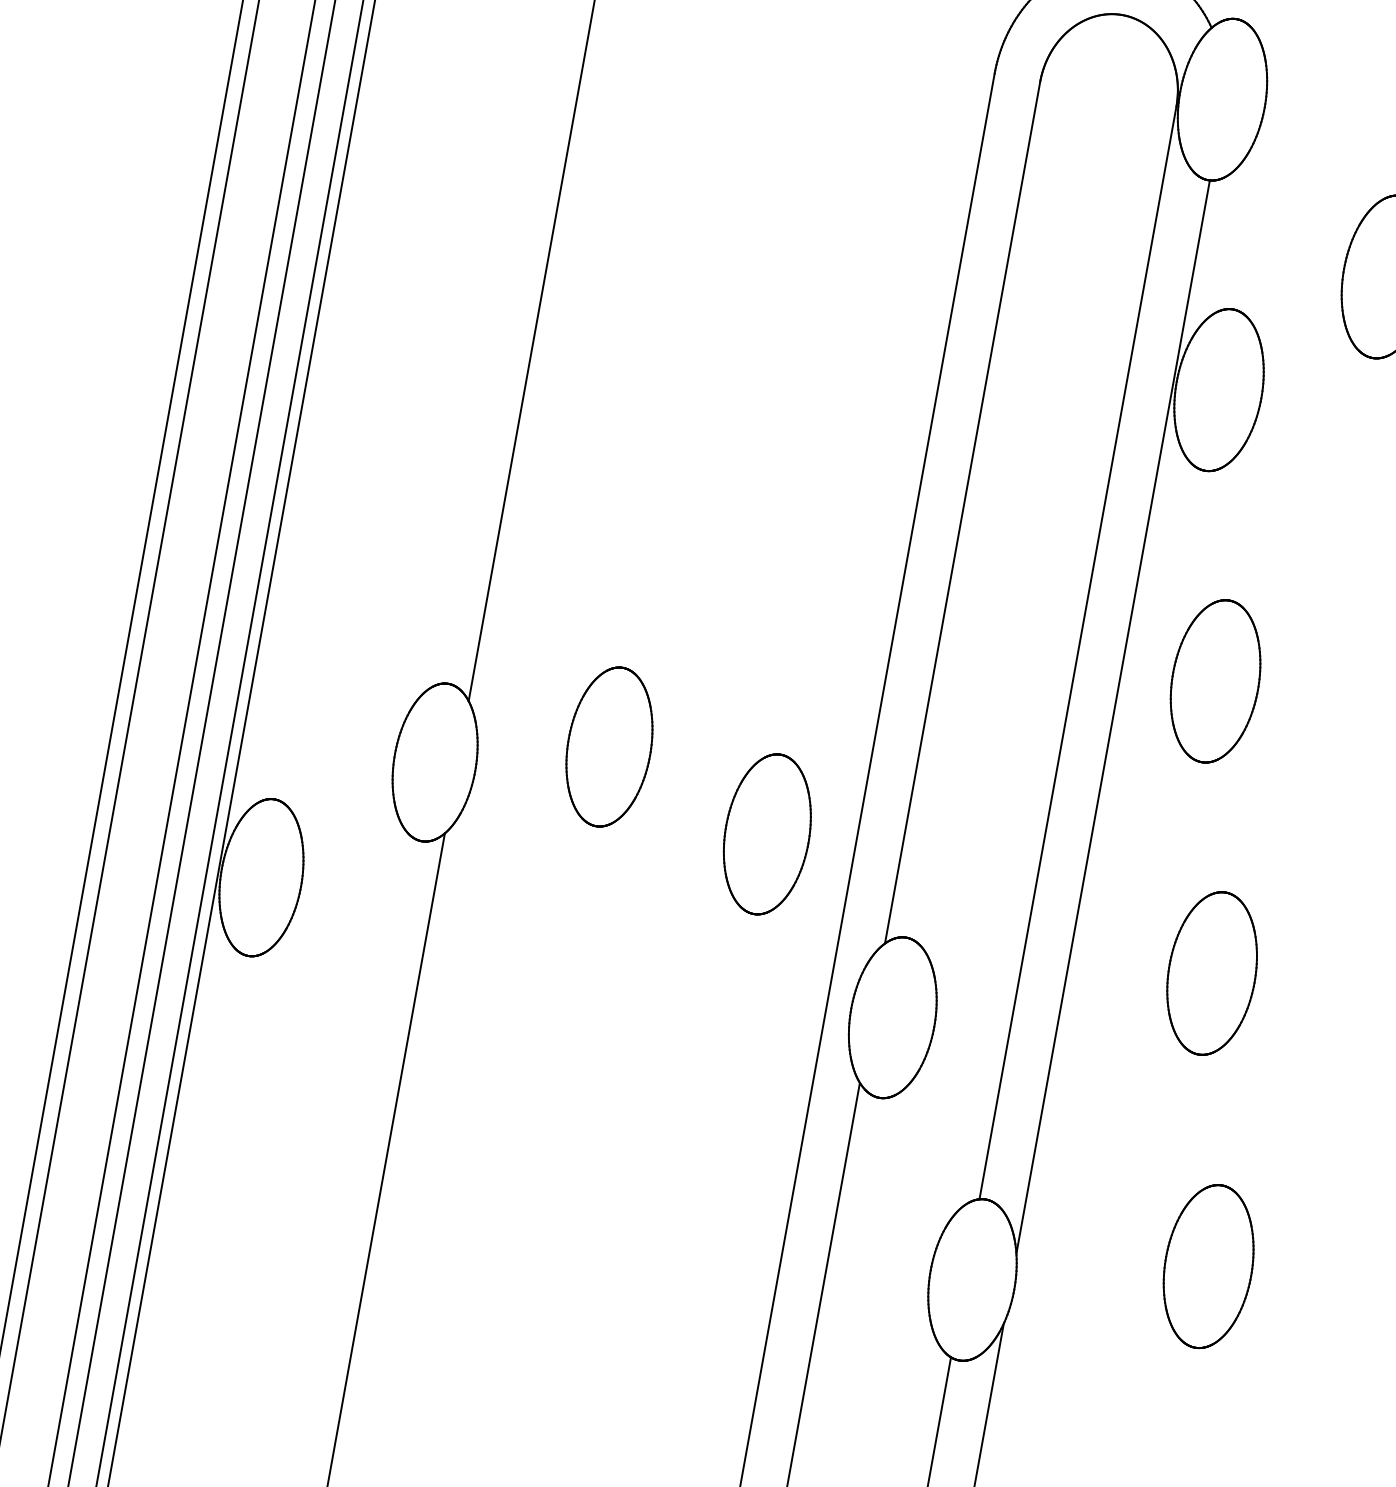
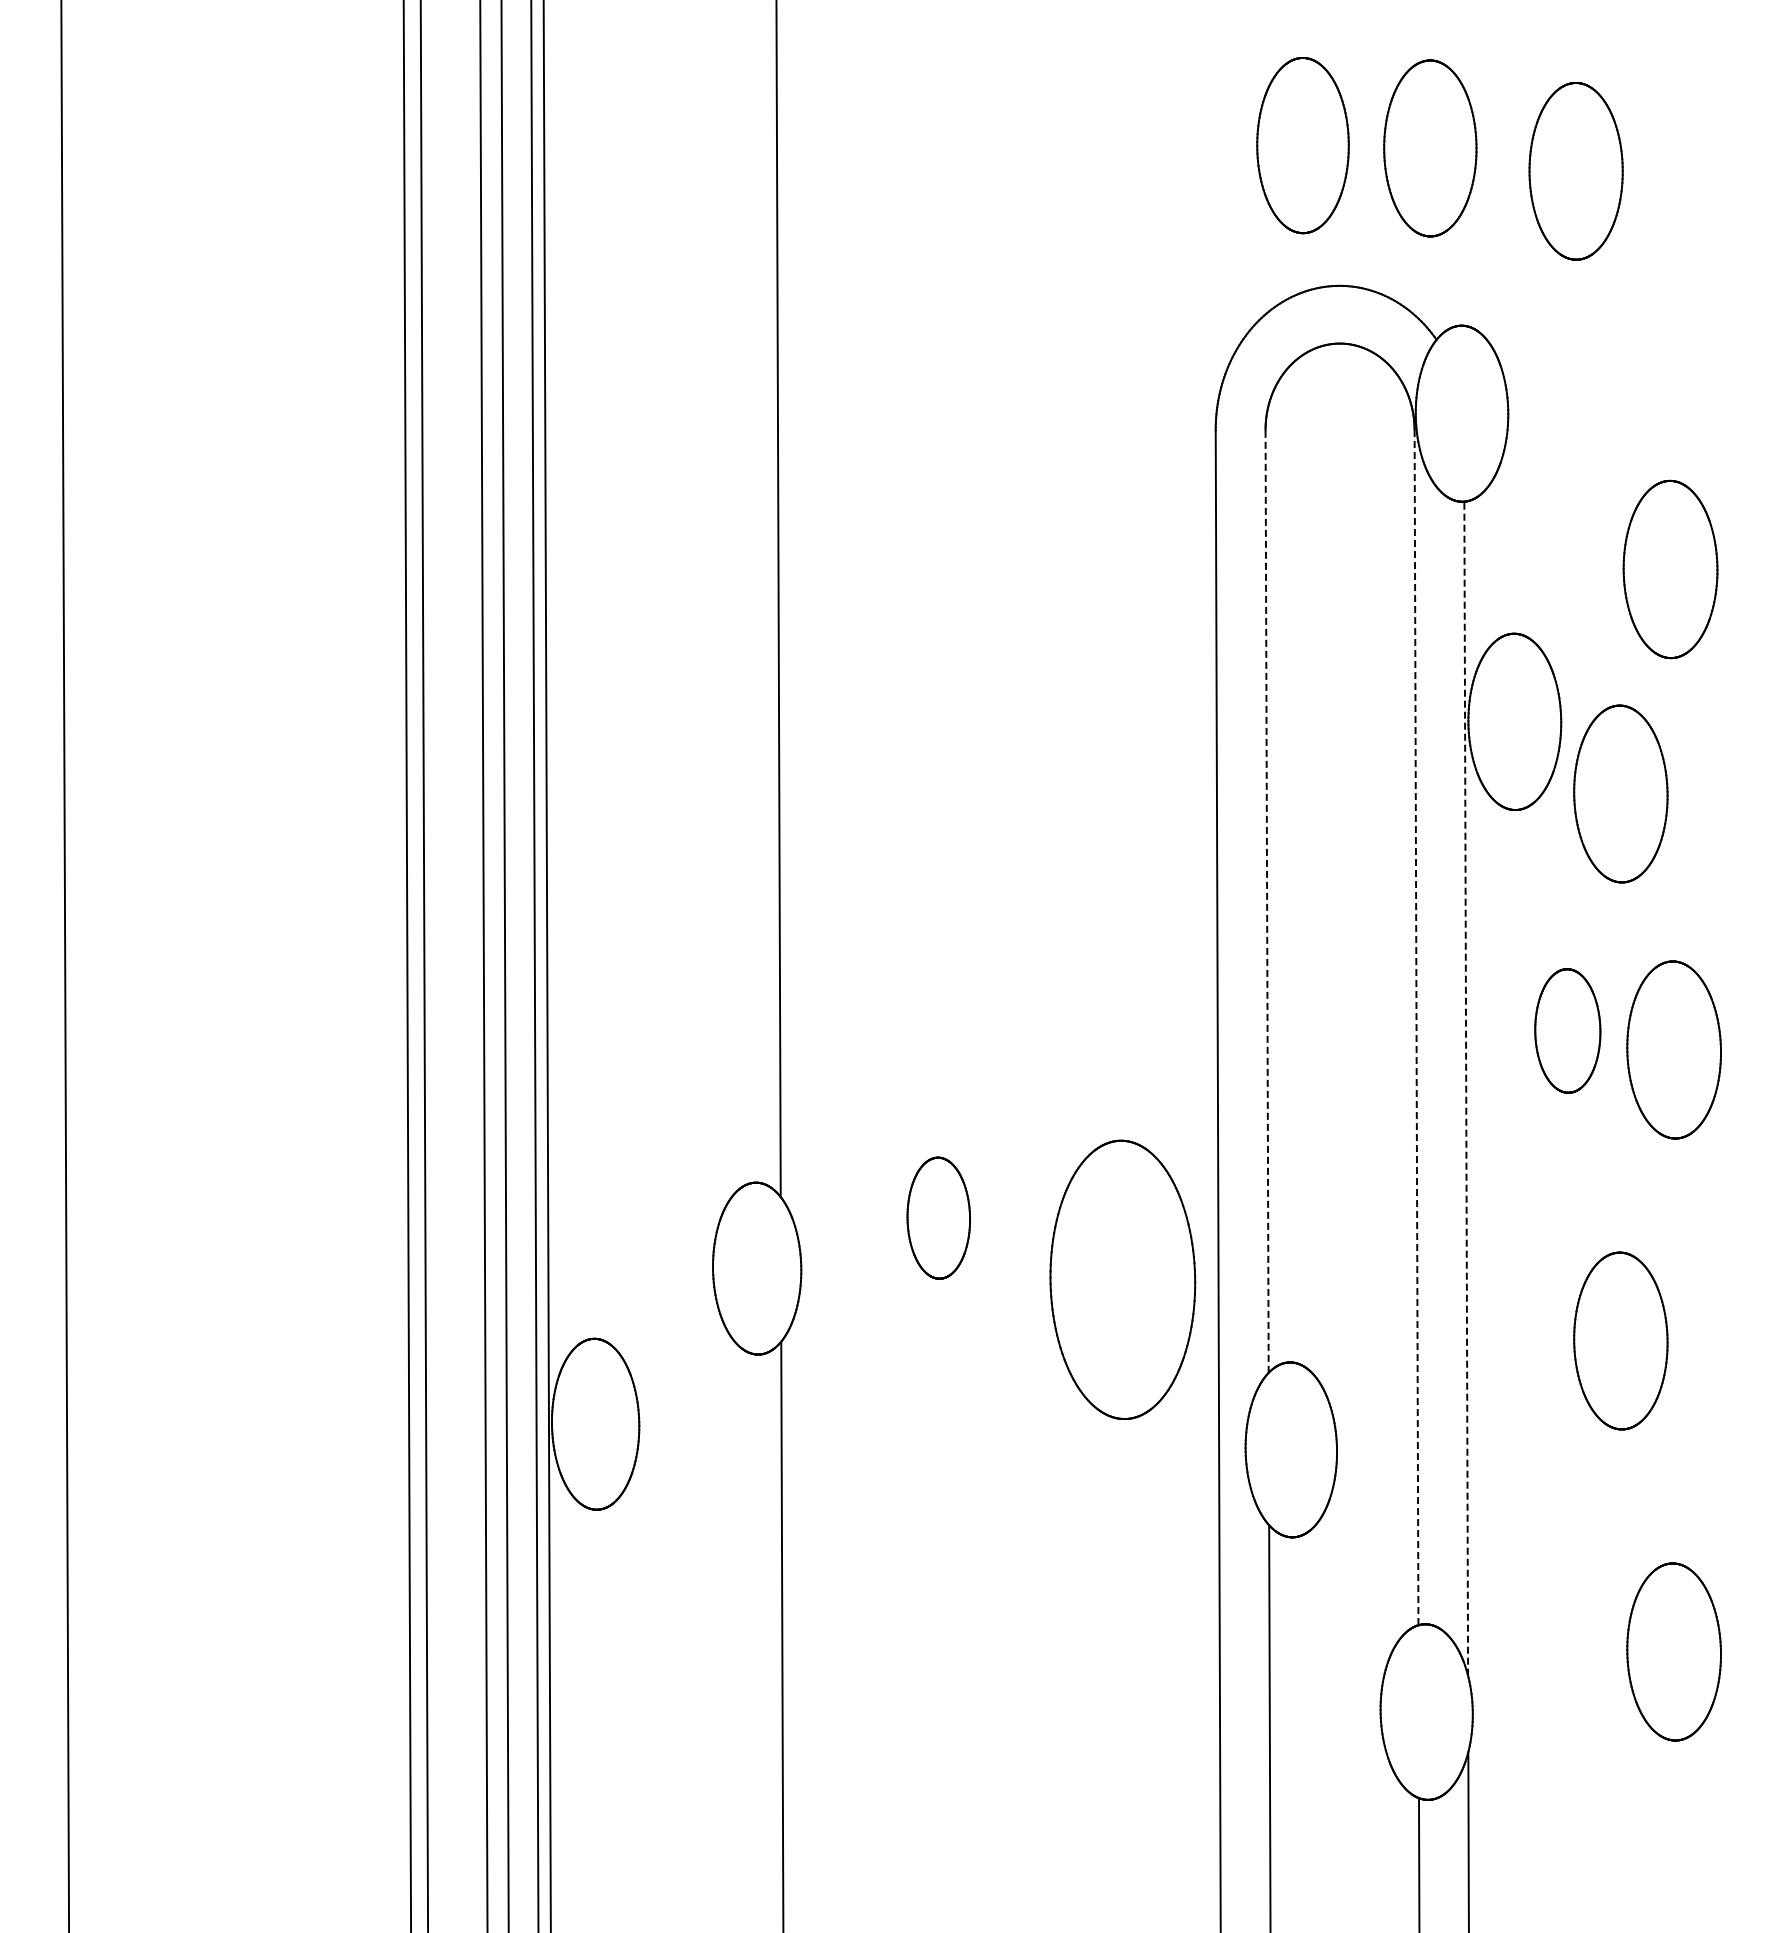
part: (1303, 473) -> (1620, 793), added
line: (962, 512) -> (1267, 901), solid -> dashed
line: (1077, 652) -> (1416, 1027), solid -> dashed
part: (1215, 680) -> (1567, 1030), size x0.7
line: (1113, 716) -> (1466, 1088), solid -> dashed
part: (1309, 716) -> (1673, 1049), added
part: (609, 746) -> (938, 1217), size x0.7
part: (766, 834) -> (1122, 1280), size x1.6

